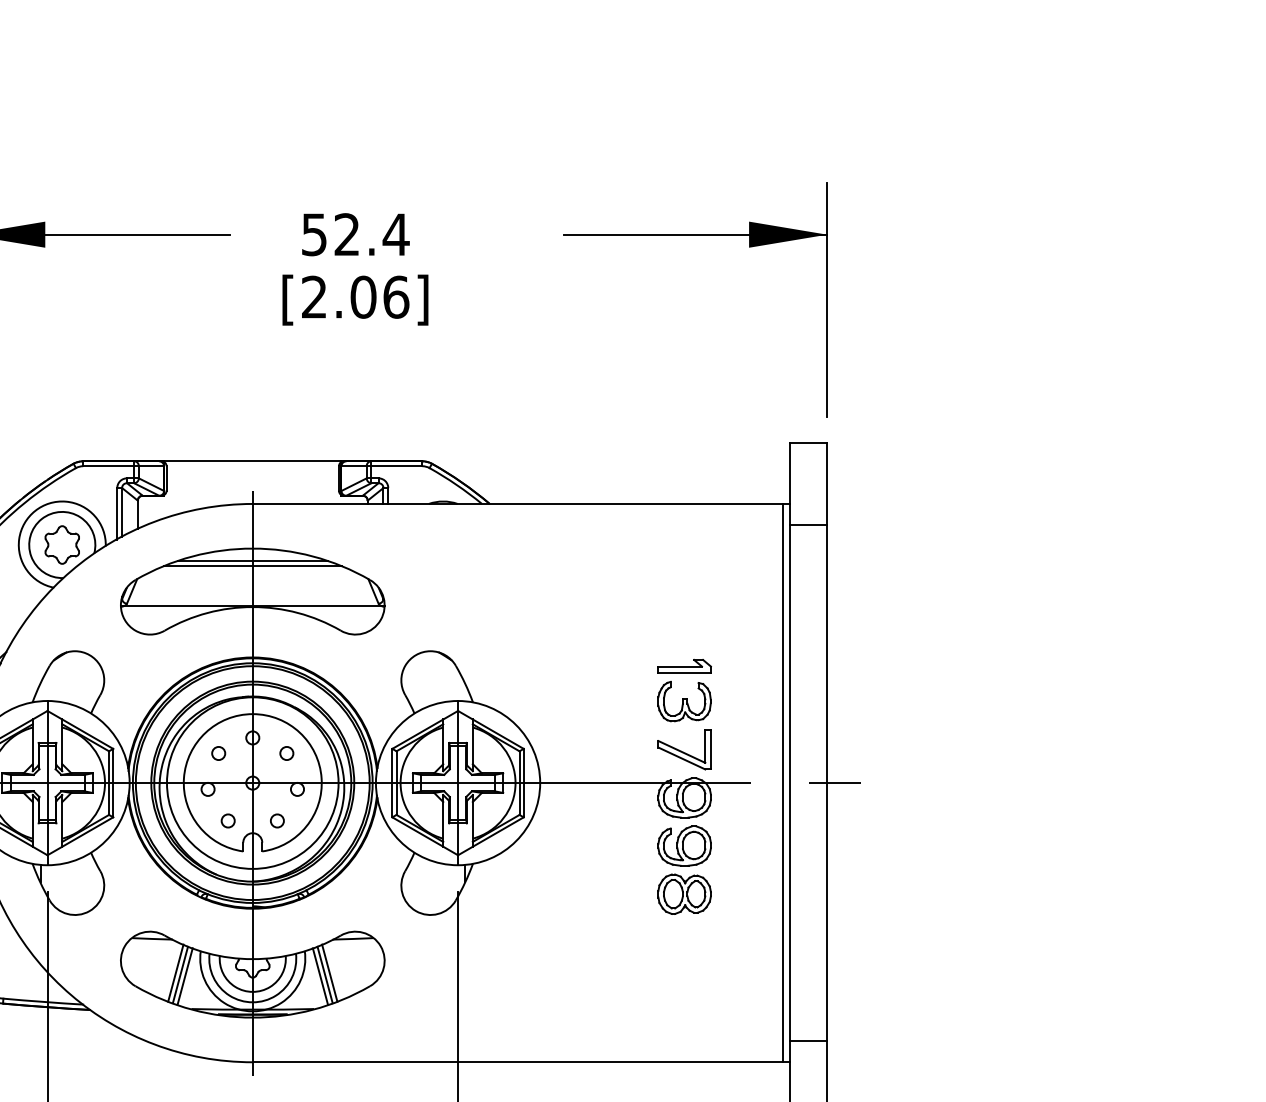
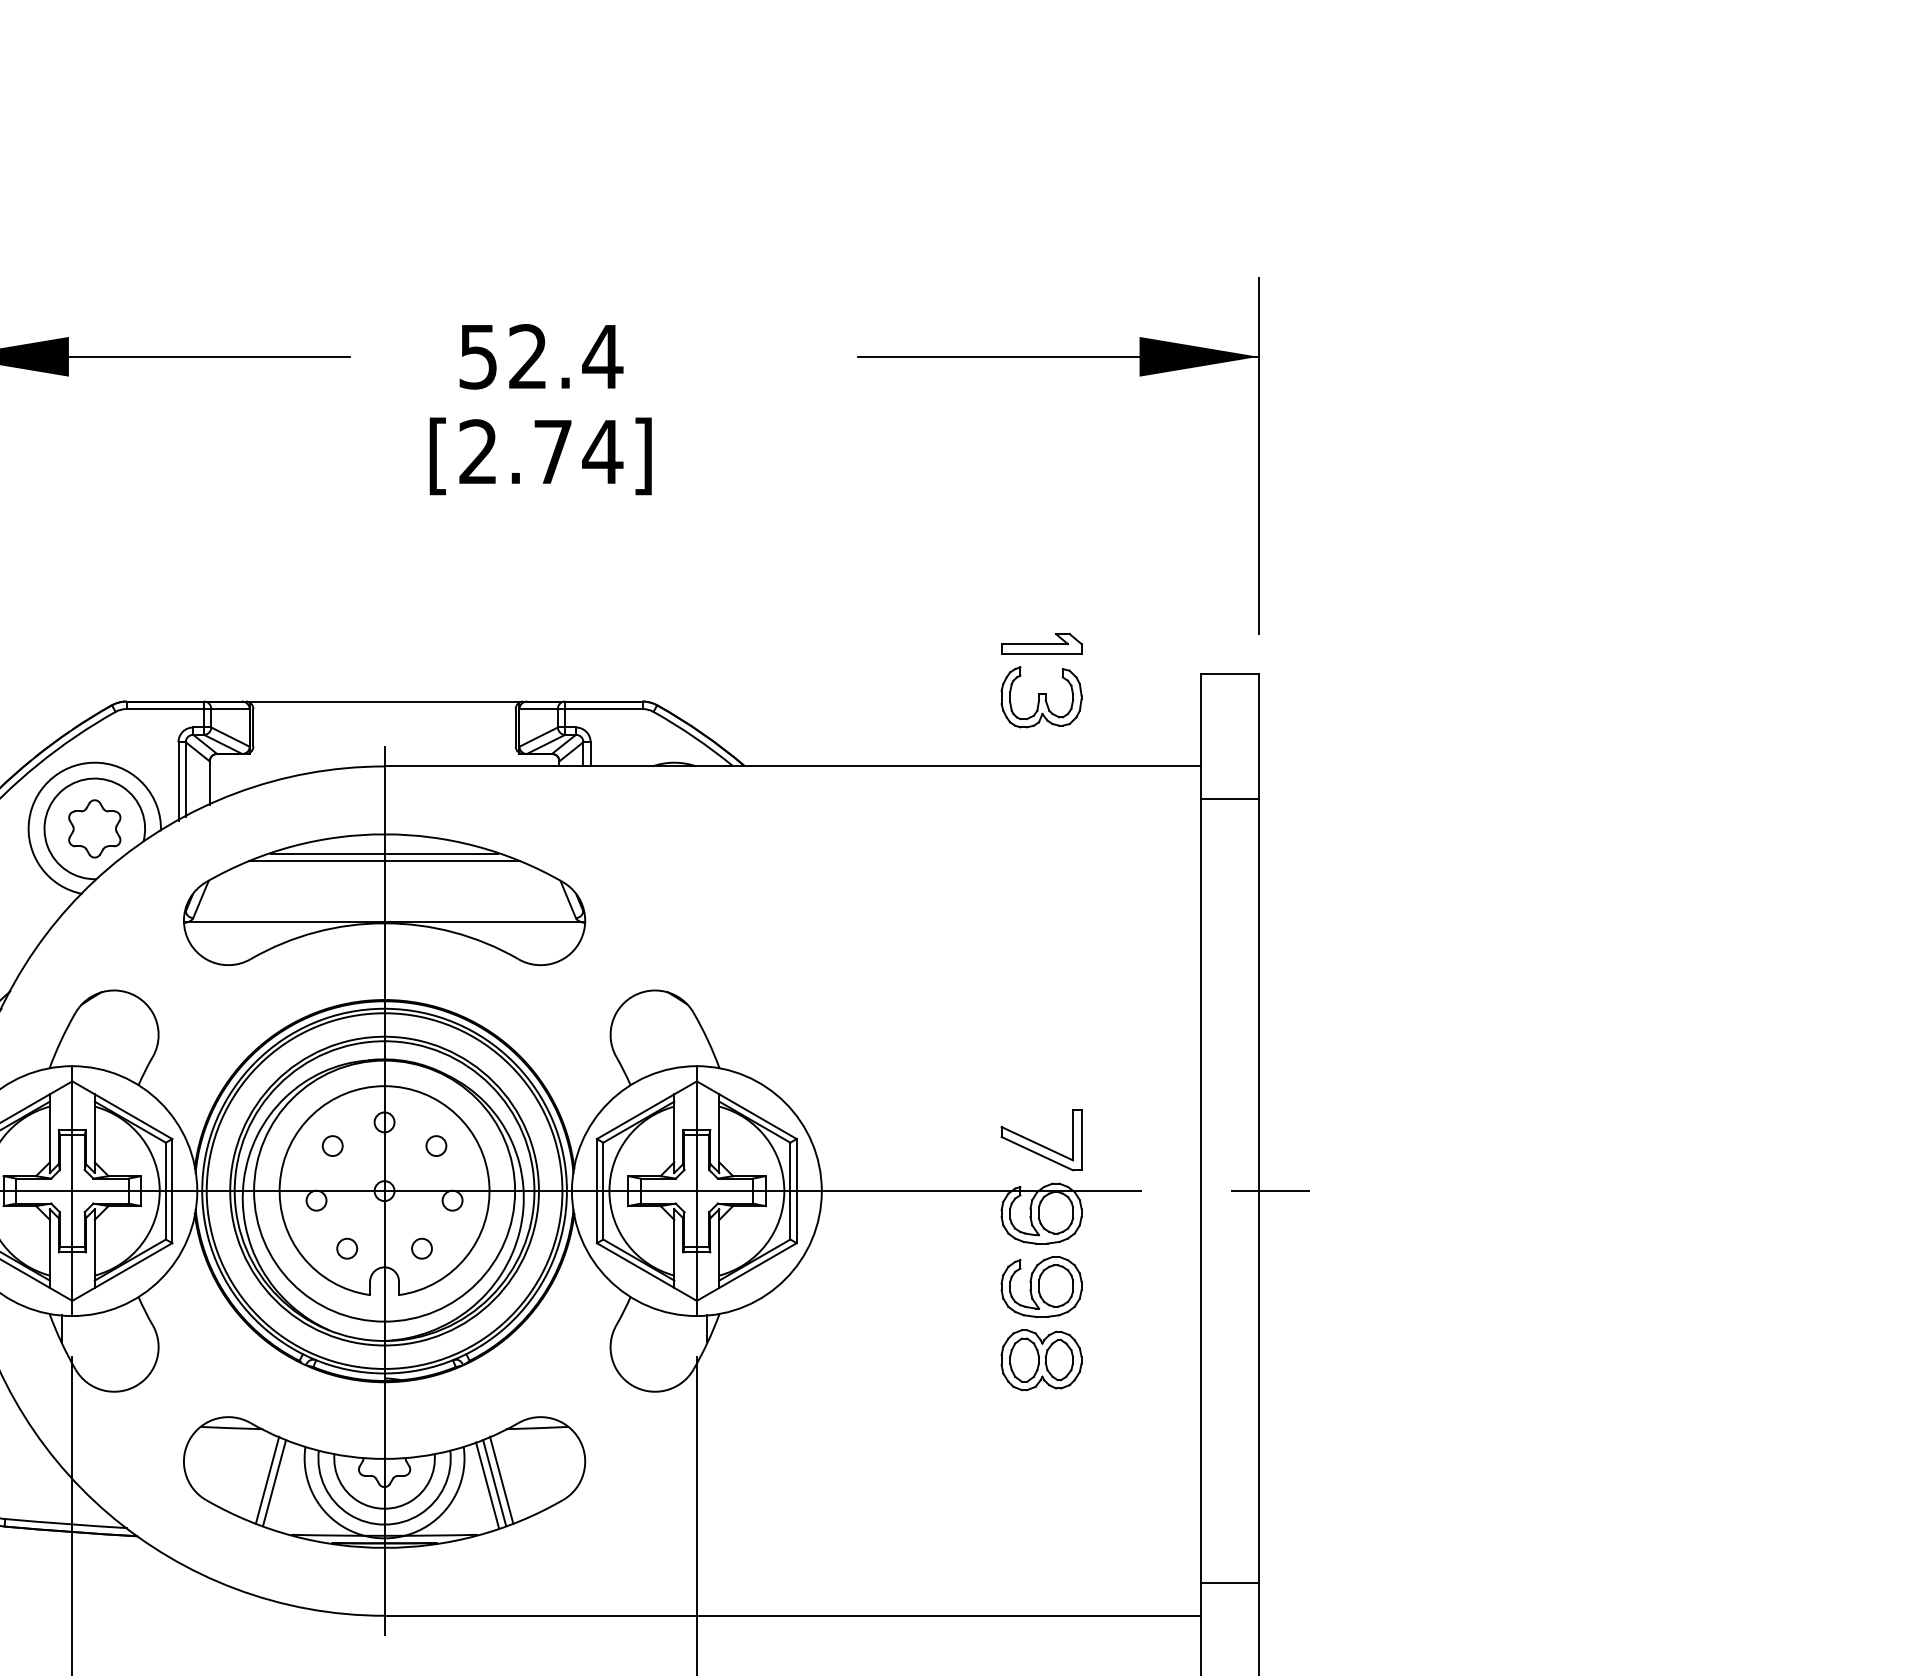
text: (379, 296) -> (577, 450), [2.06] -> [2.74]
part: (684, 698) -> (1041, 692), moved
line: (783, 782) -> (1191, 1190), removed
line: (184, 976) -> (280, 1485), removed

